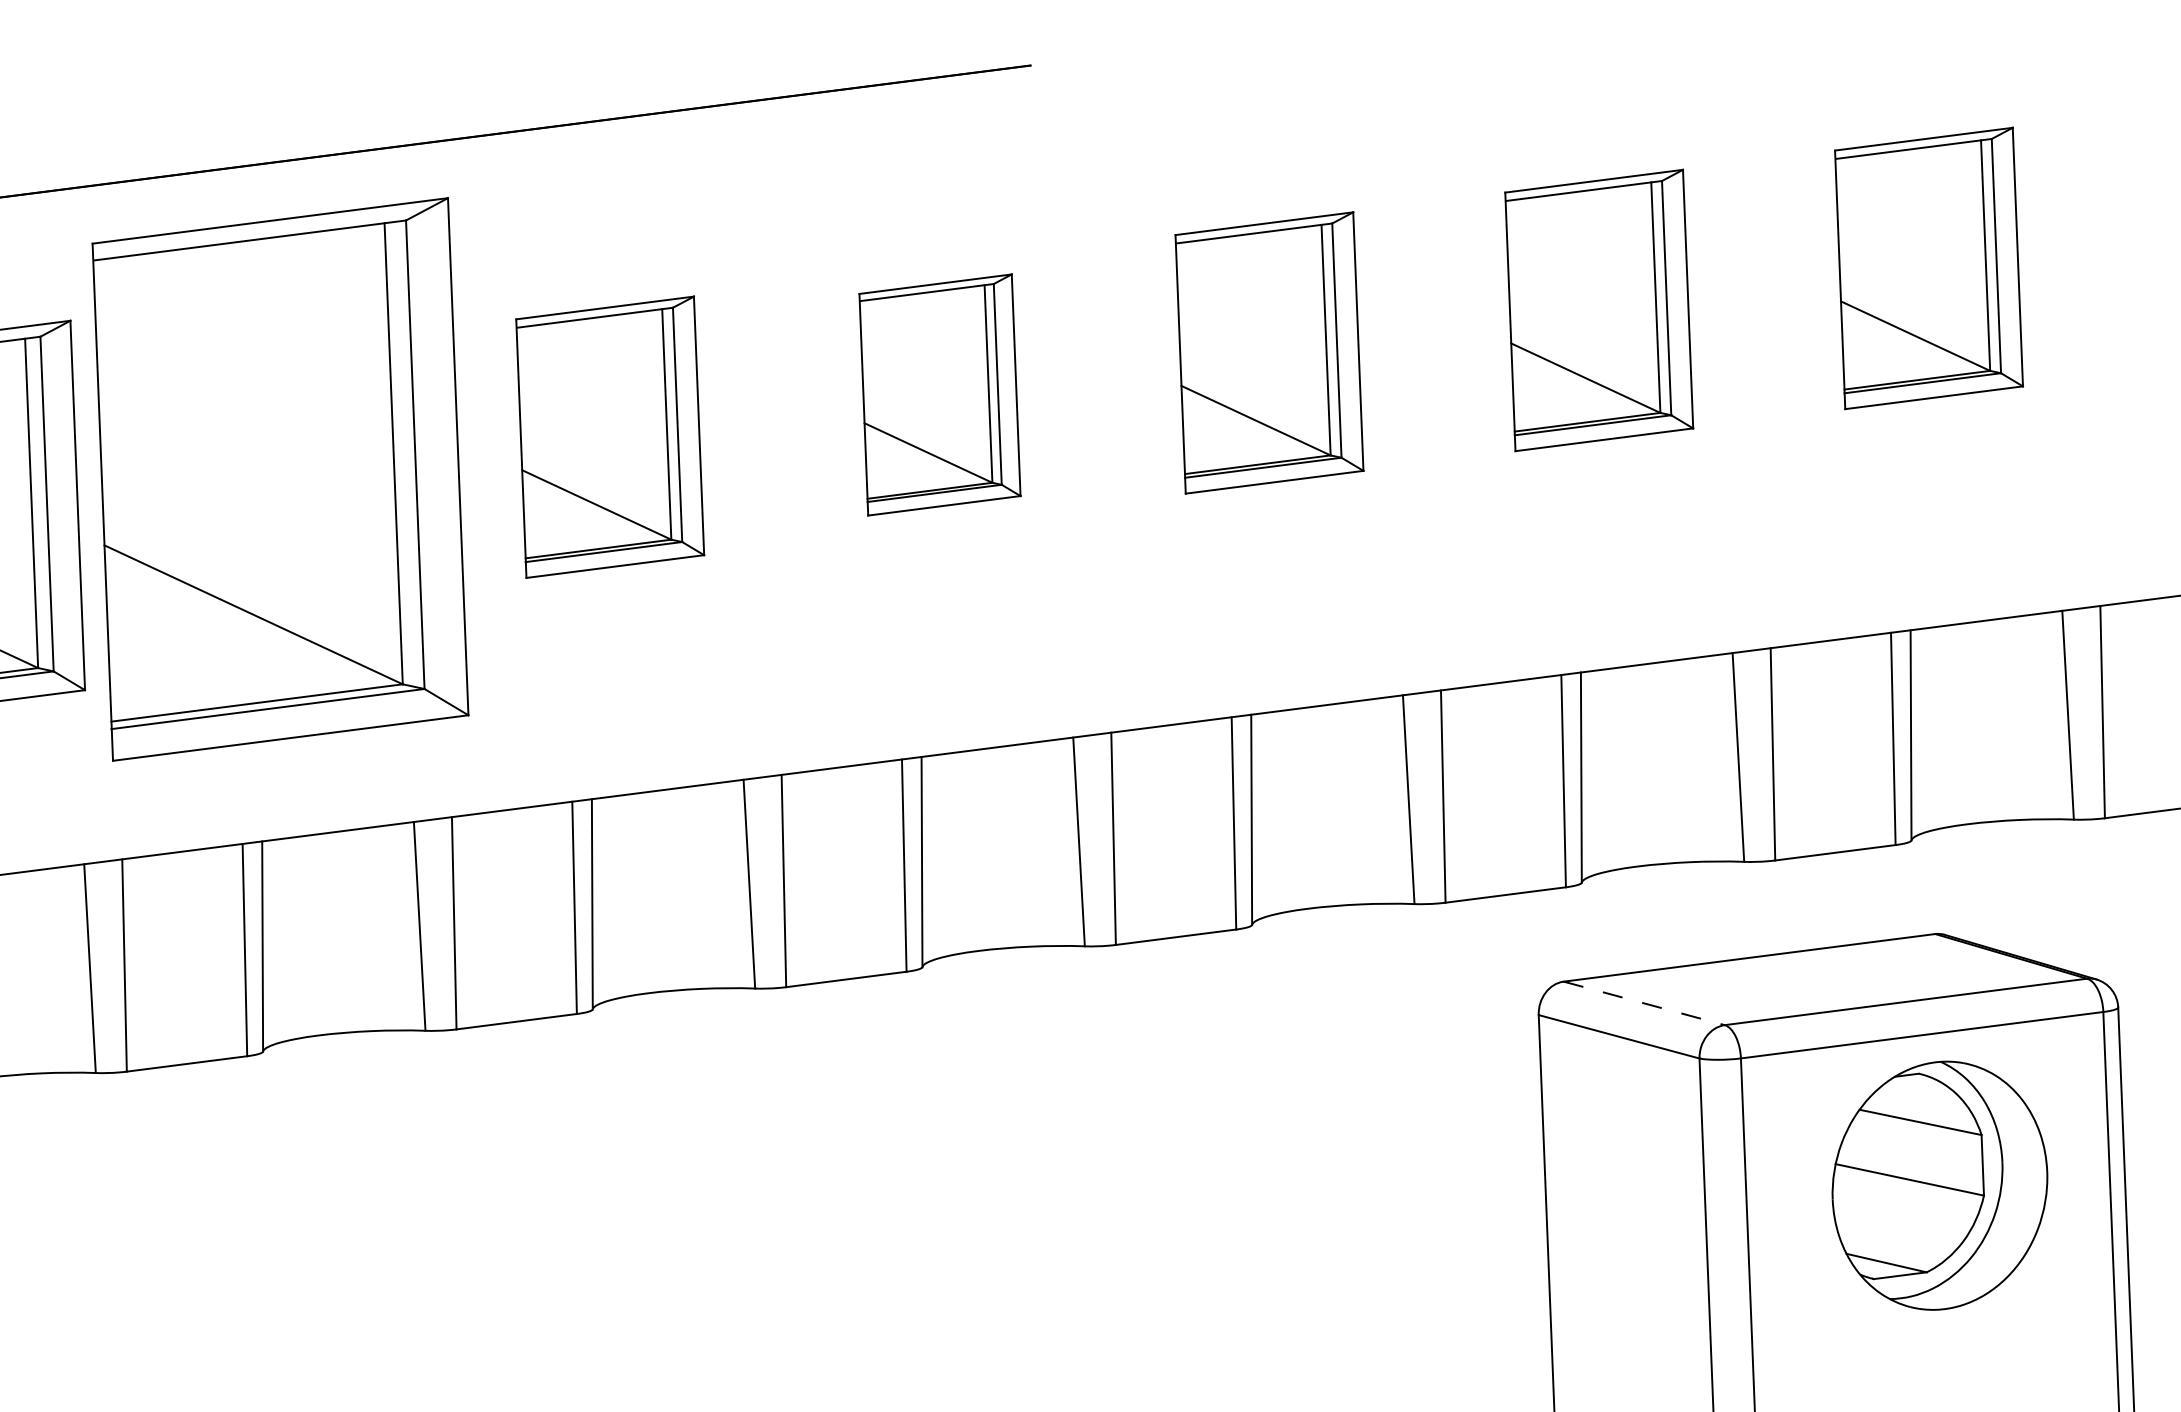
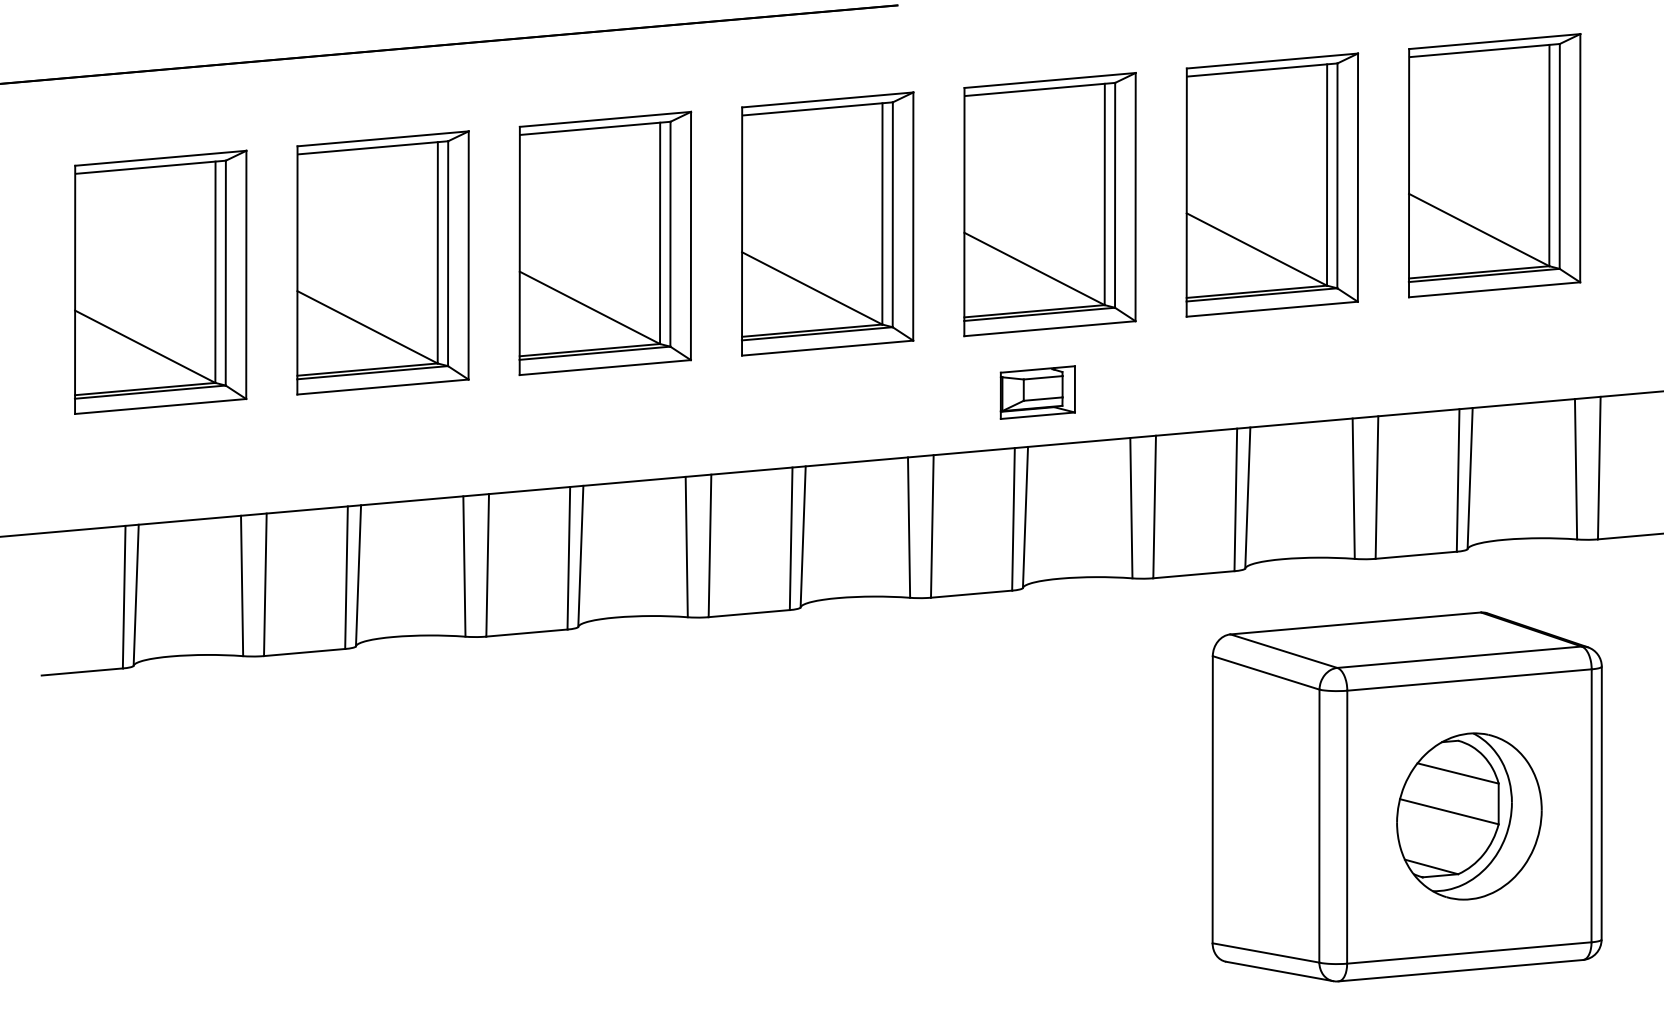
part: (1928, 268) -> (1494, 165), size x1.43
part: (1599, 309) -> (1272, 184), size x1.43
part: (1268, 352) -> (1049, 204), size x1.43
part: (939, 394) -> (827, 223), size x1.67
part: (610, 437) -> (605, 243), size x1.43
part: (279, 478) -> (382, 262), size x0.71
part: (1262, 633) -> (1037, 392), added
line: (1643, 1003) -> (1283, 651), dashed -> solid
part: (1940, 1185) -> (1469, 816), moved

